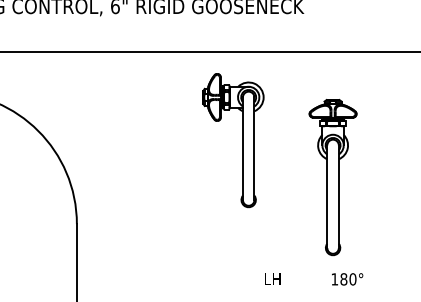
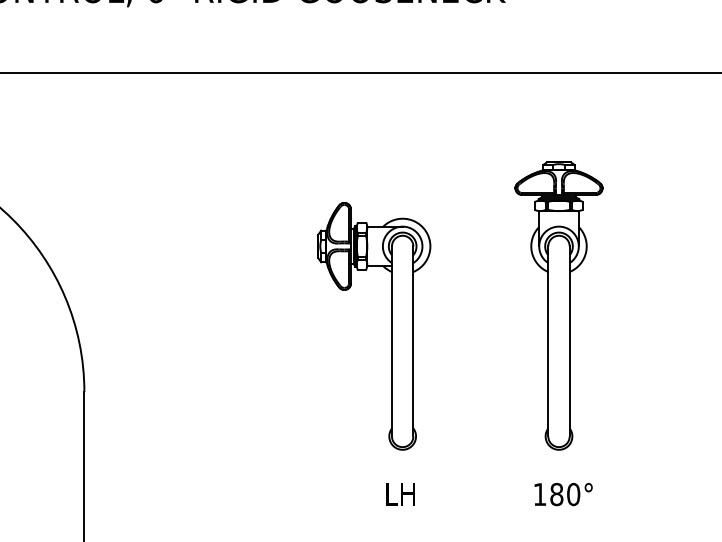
part: (242, 140) -> (391, 326), moved
text: (272, 278) -> (400, 492), moved
text: (347, 279) -> (563, 494), moved

